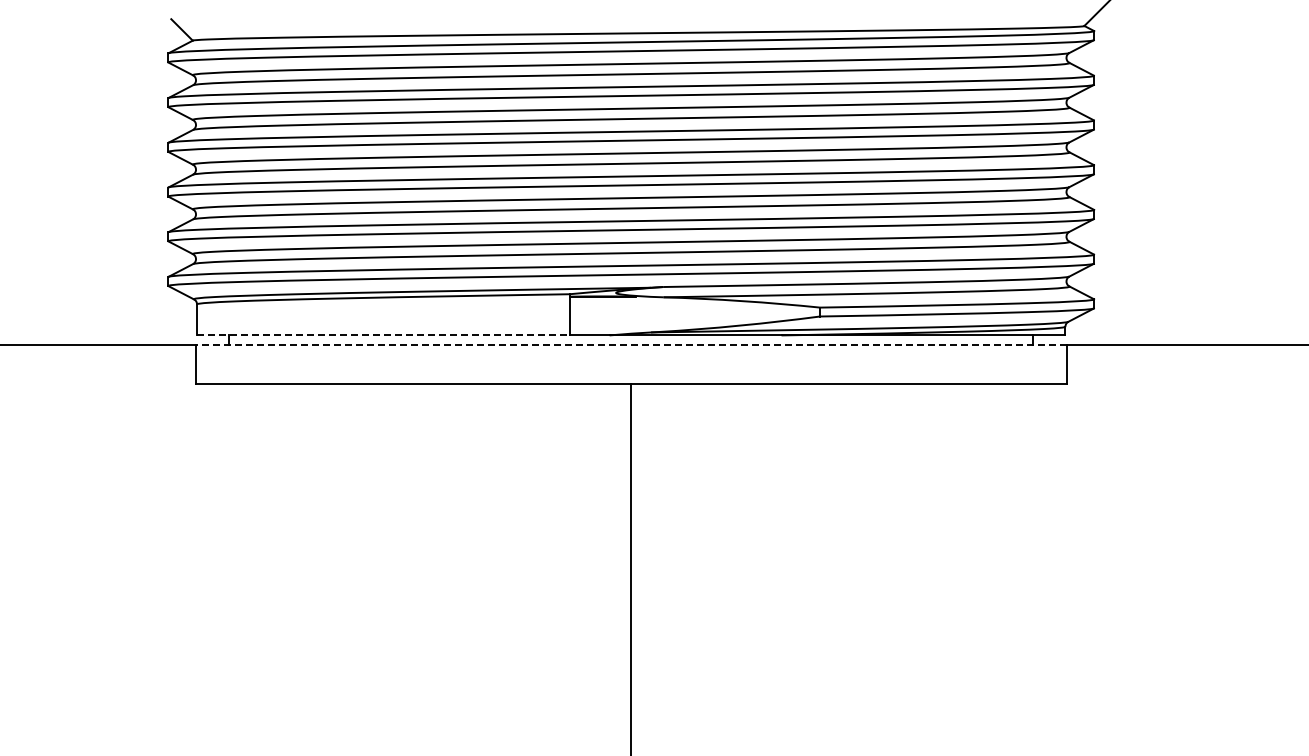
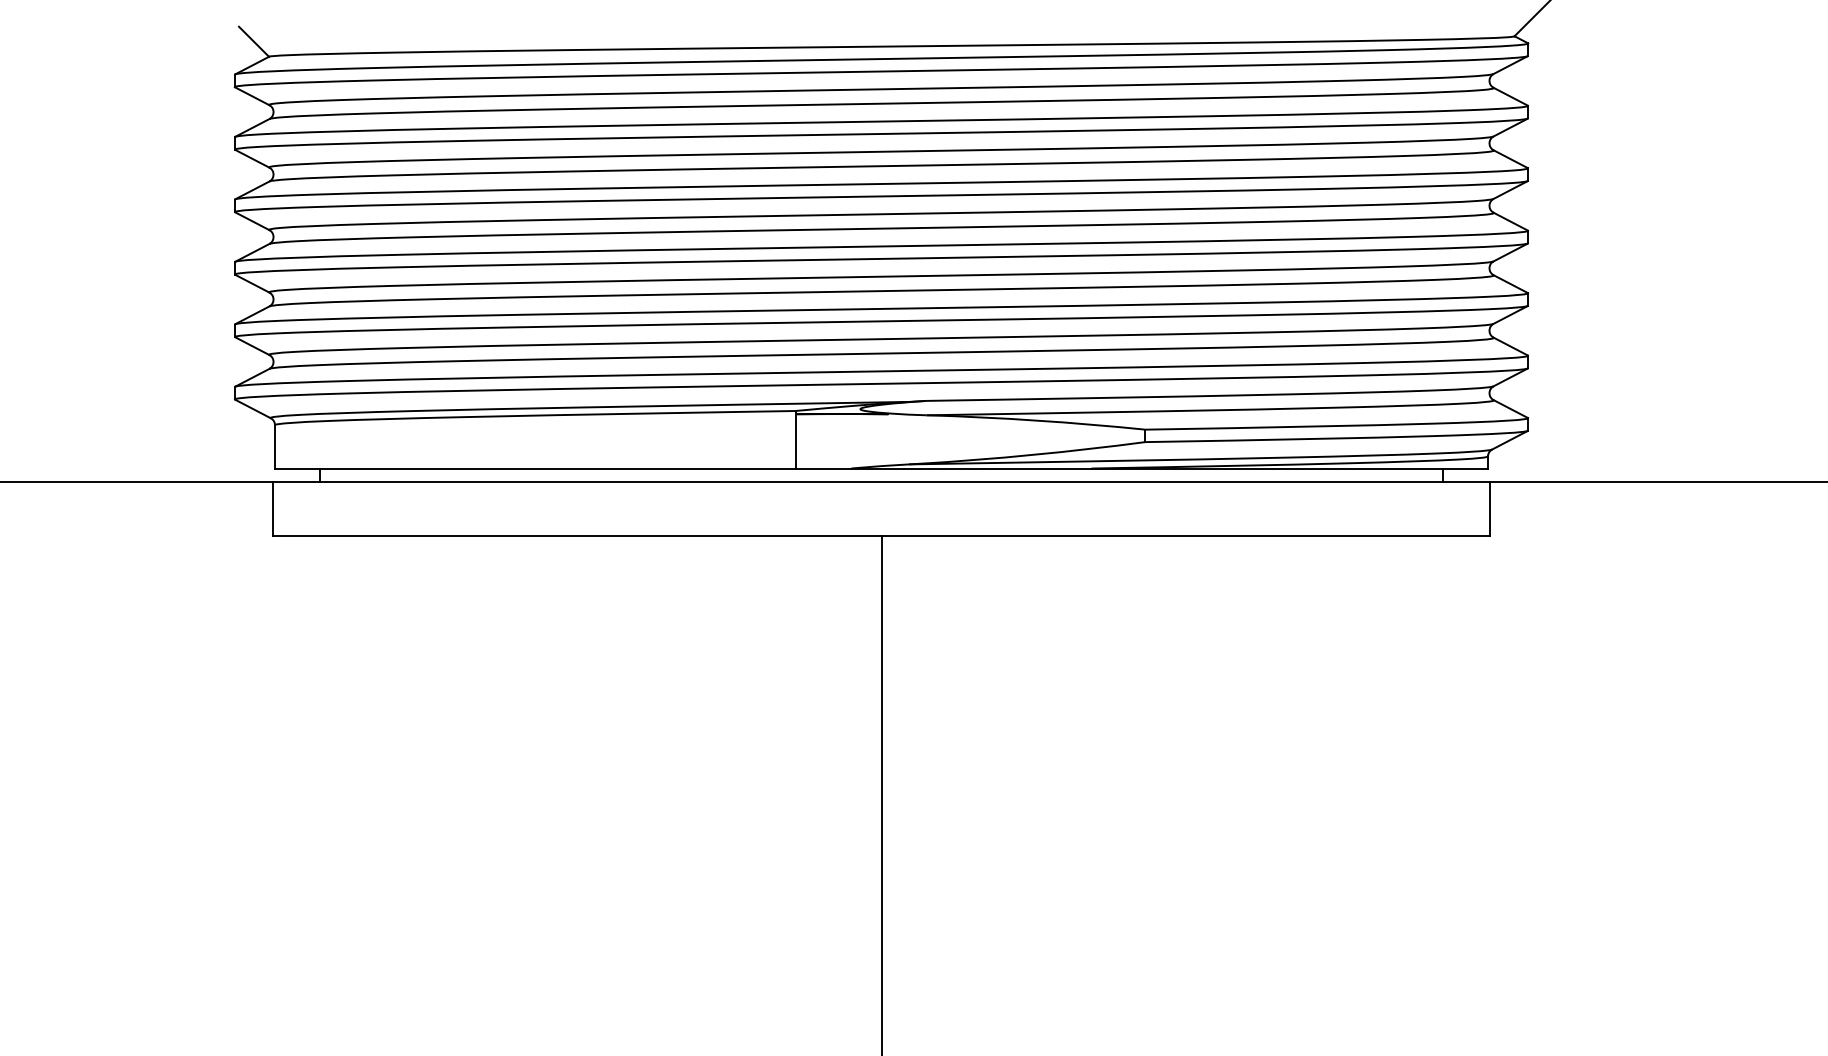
line: (383, 335) -> (535, 468), dashed -> solid
line: (631, 345) -> (881, 482), dashed -> solid

